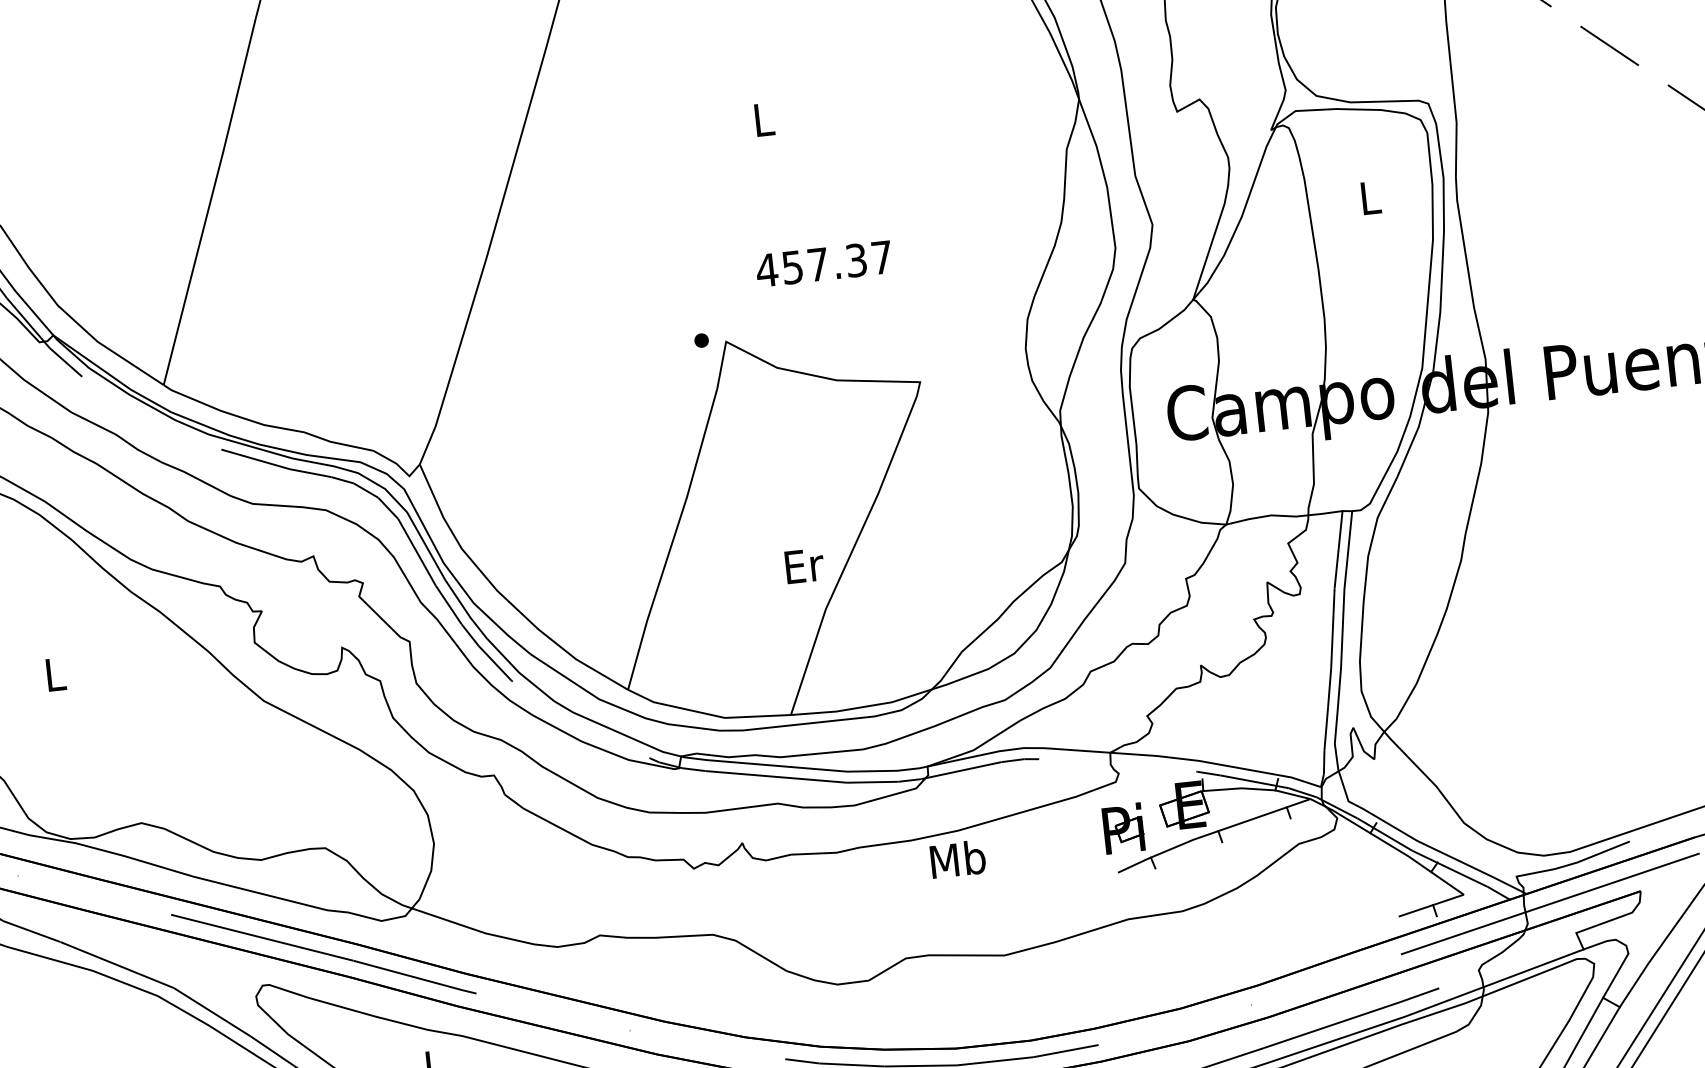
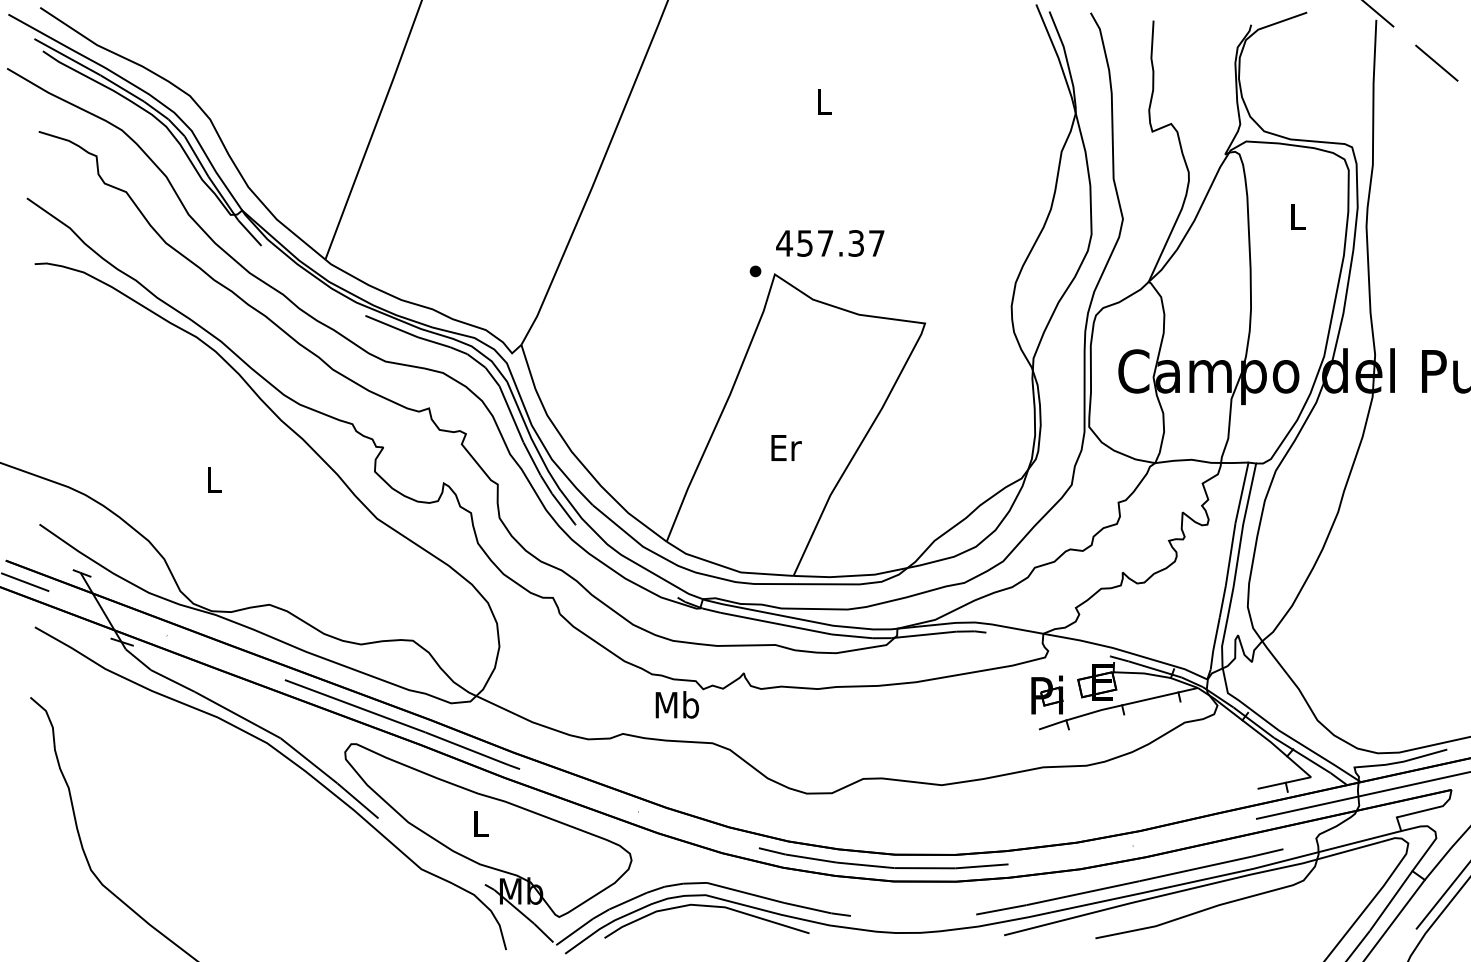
text: (824, 264) -> (830, 243), moved
text: (804, 565) -> (786, 447), moved
text: (958, 858) -> (677, 704), moved

